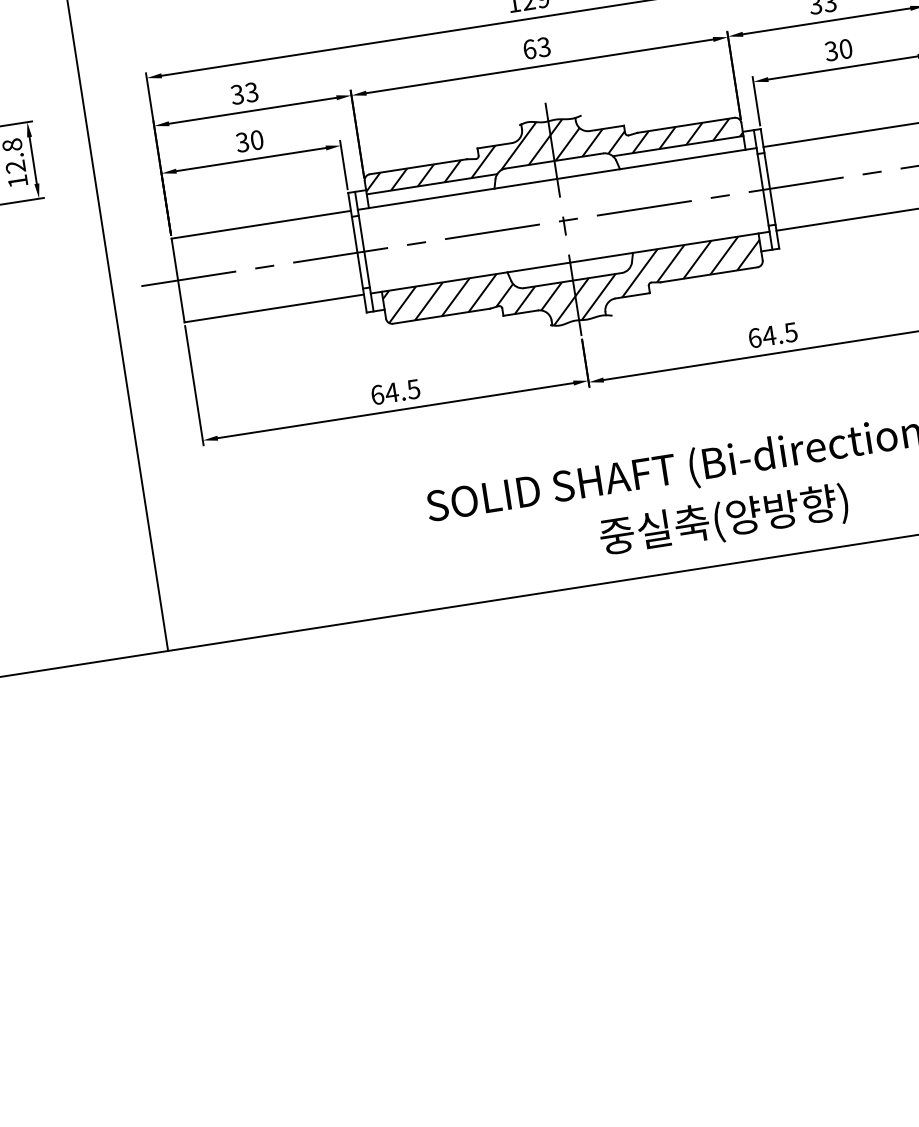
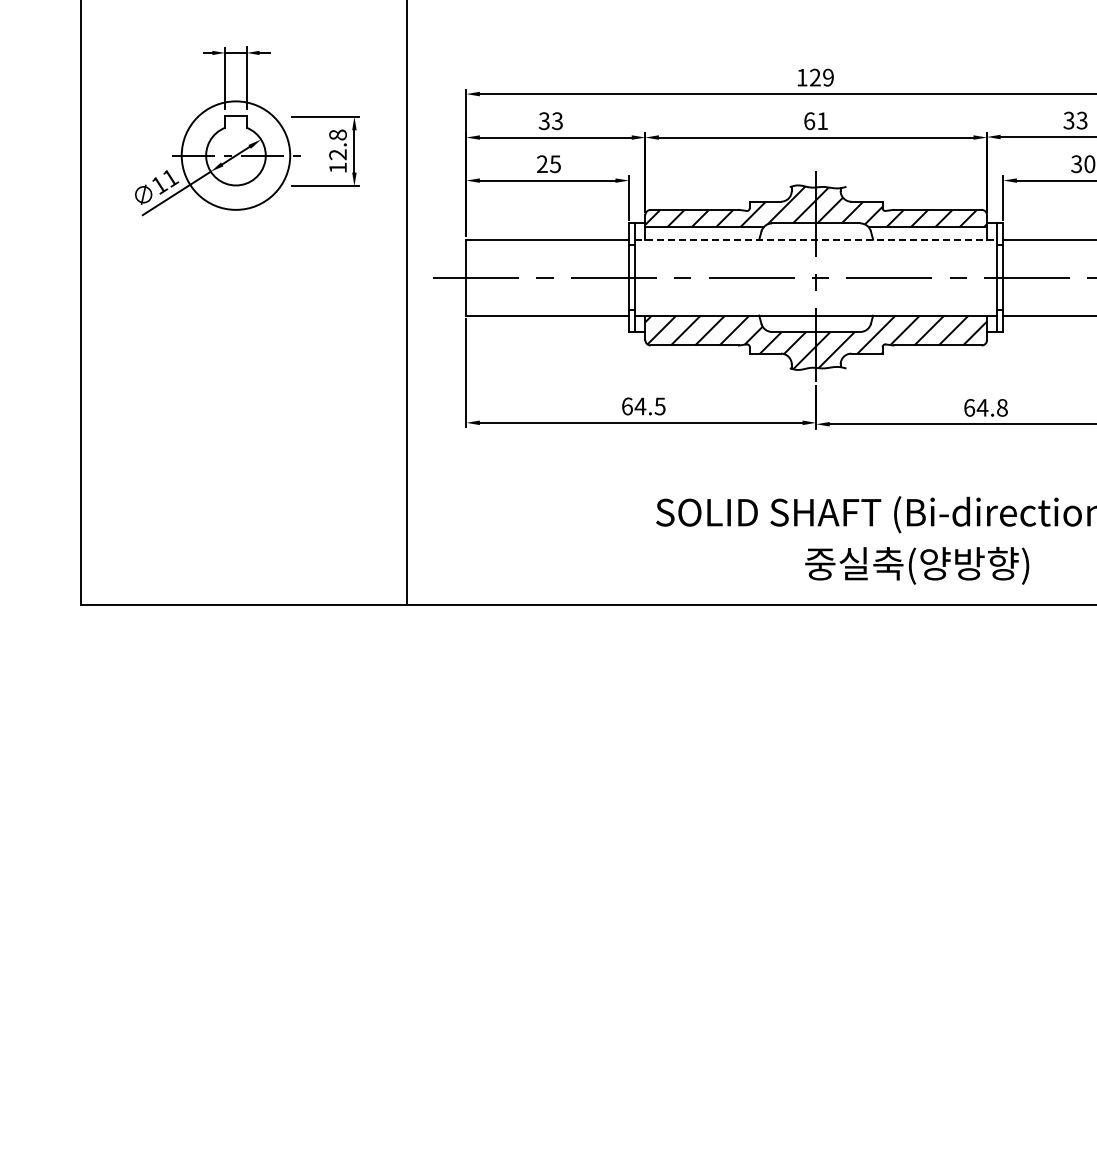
text: (544, 47) -> (822, 121), 63 -> 61
text: (249, 141) -> (548, 164), 30 -> 25
line: (557, 178) -> (816, 239), solid -> dashed
text: (790, 332) -> (1001, 407), 64.5 -> 64.8

